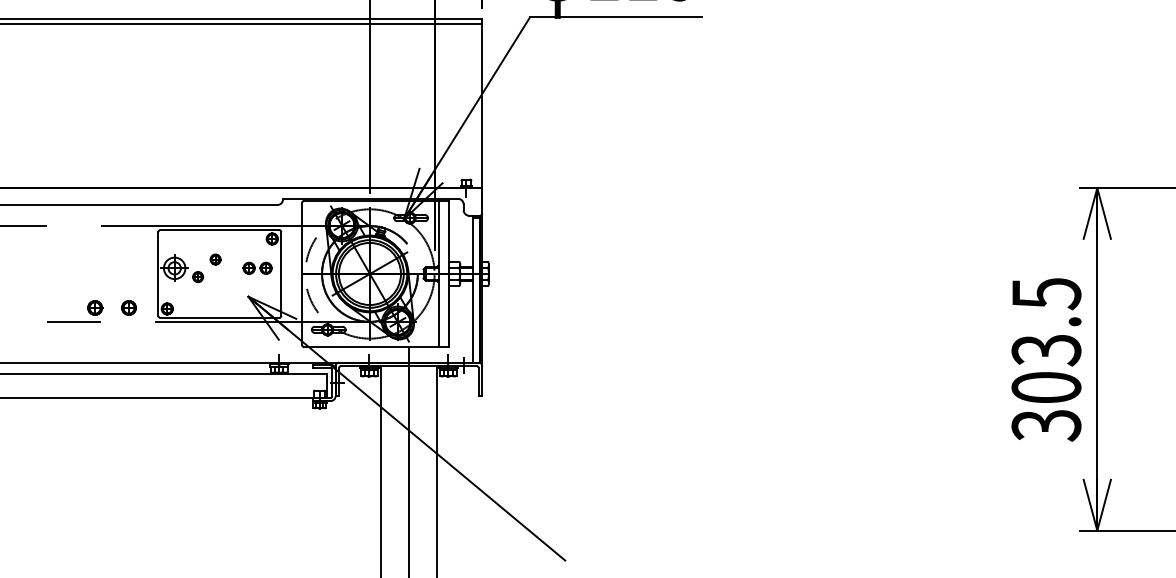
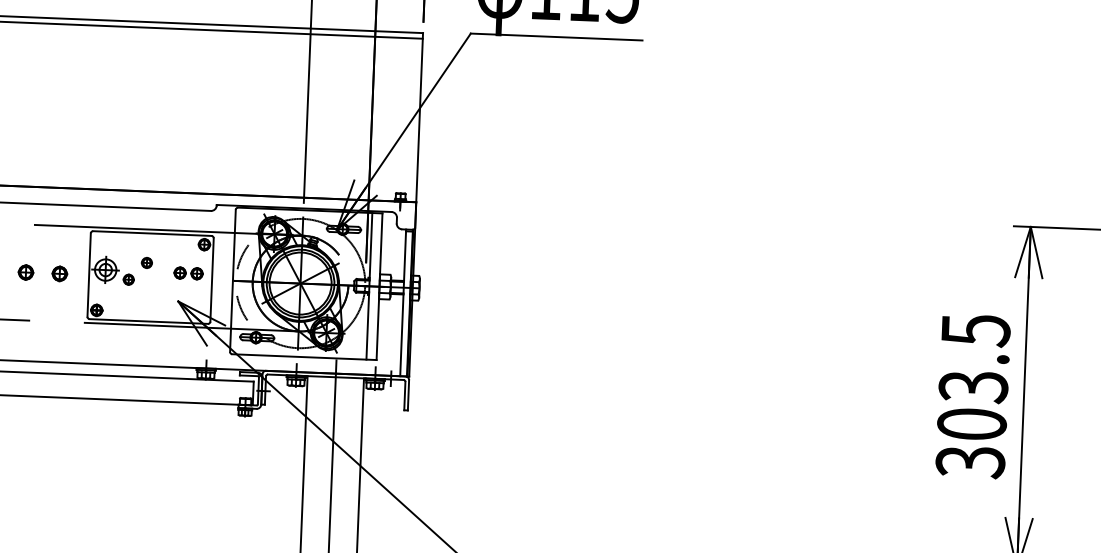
part: (103, 307) -> (34, 272), moved

